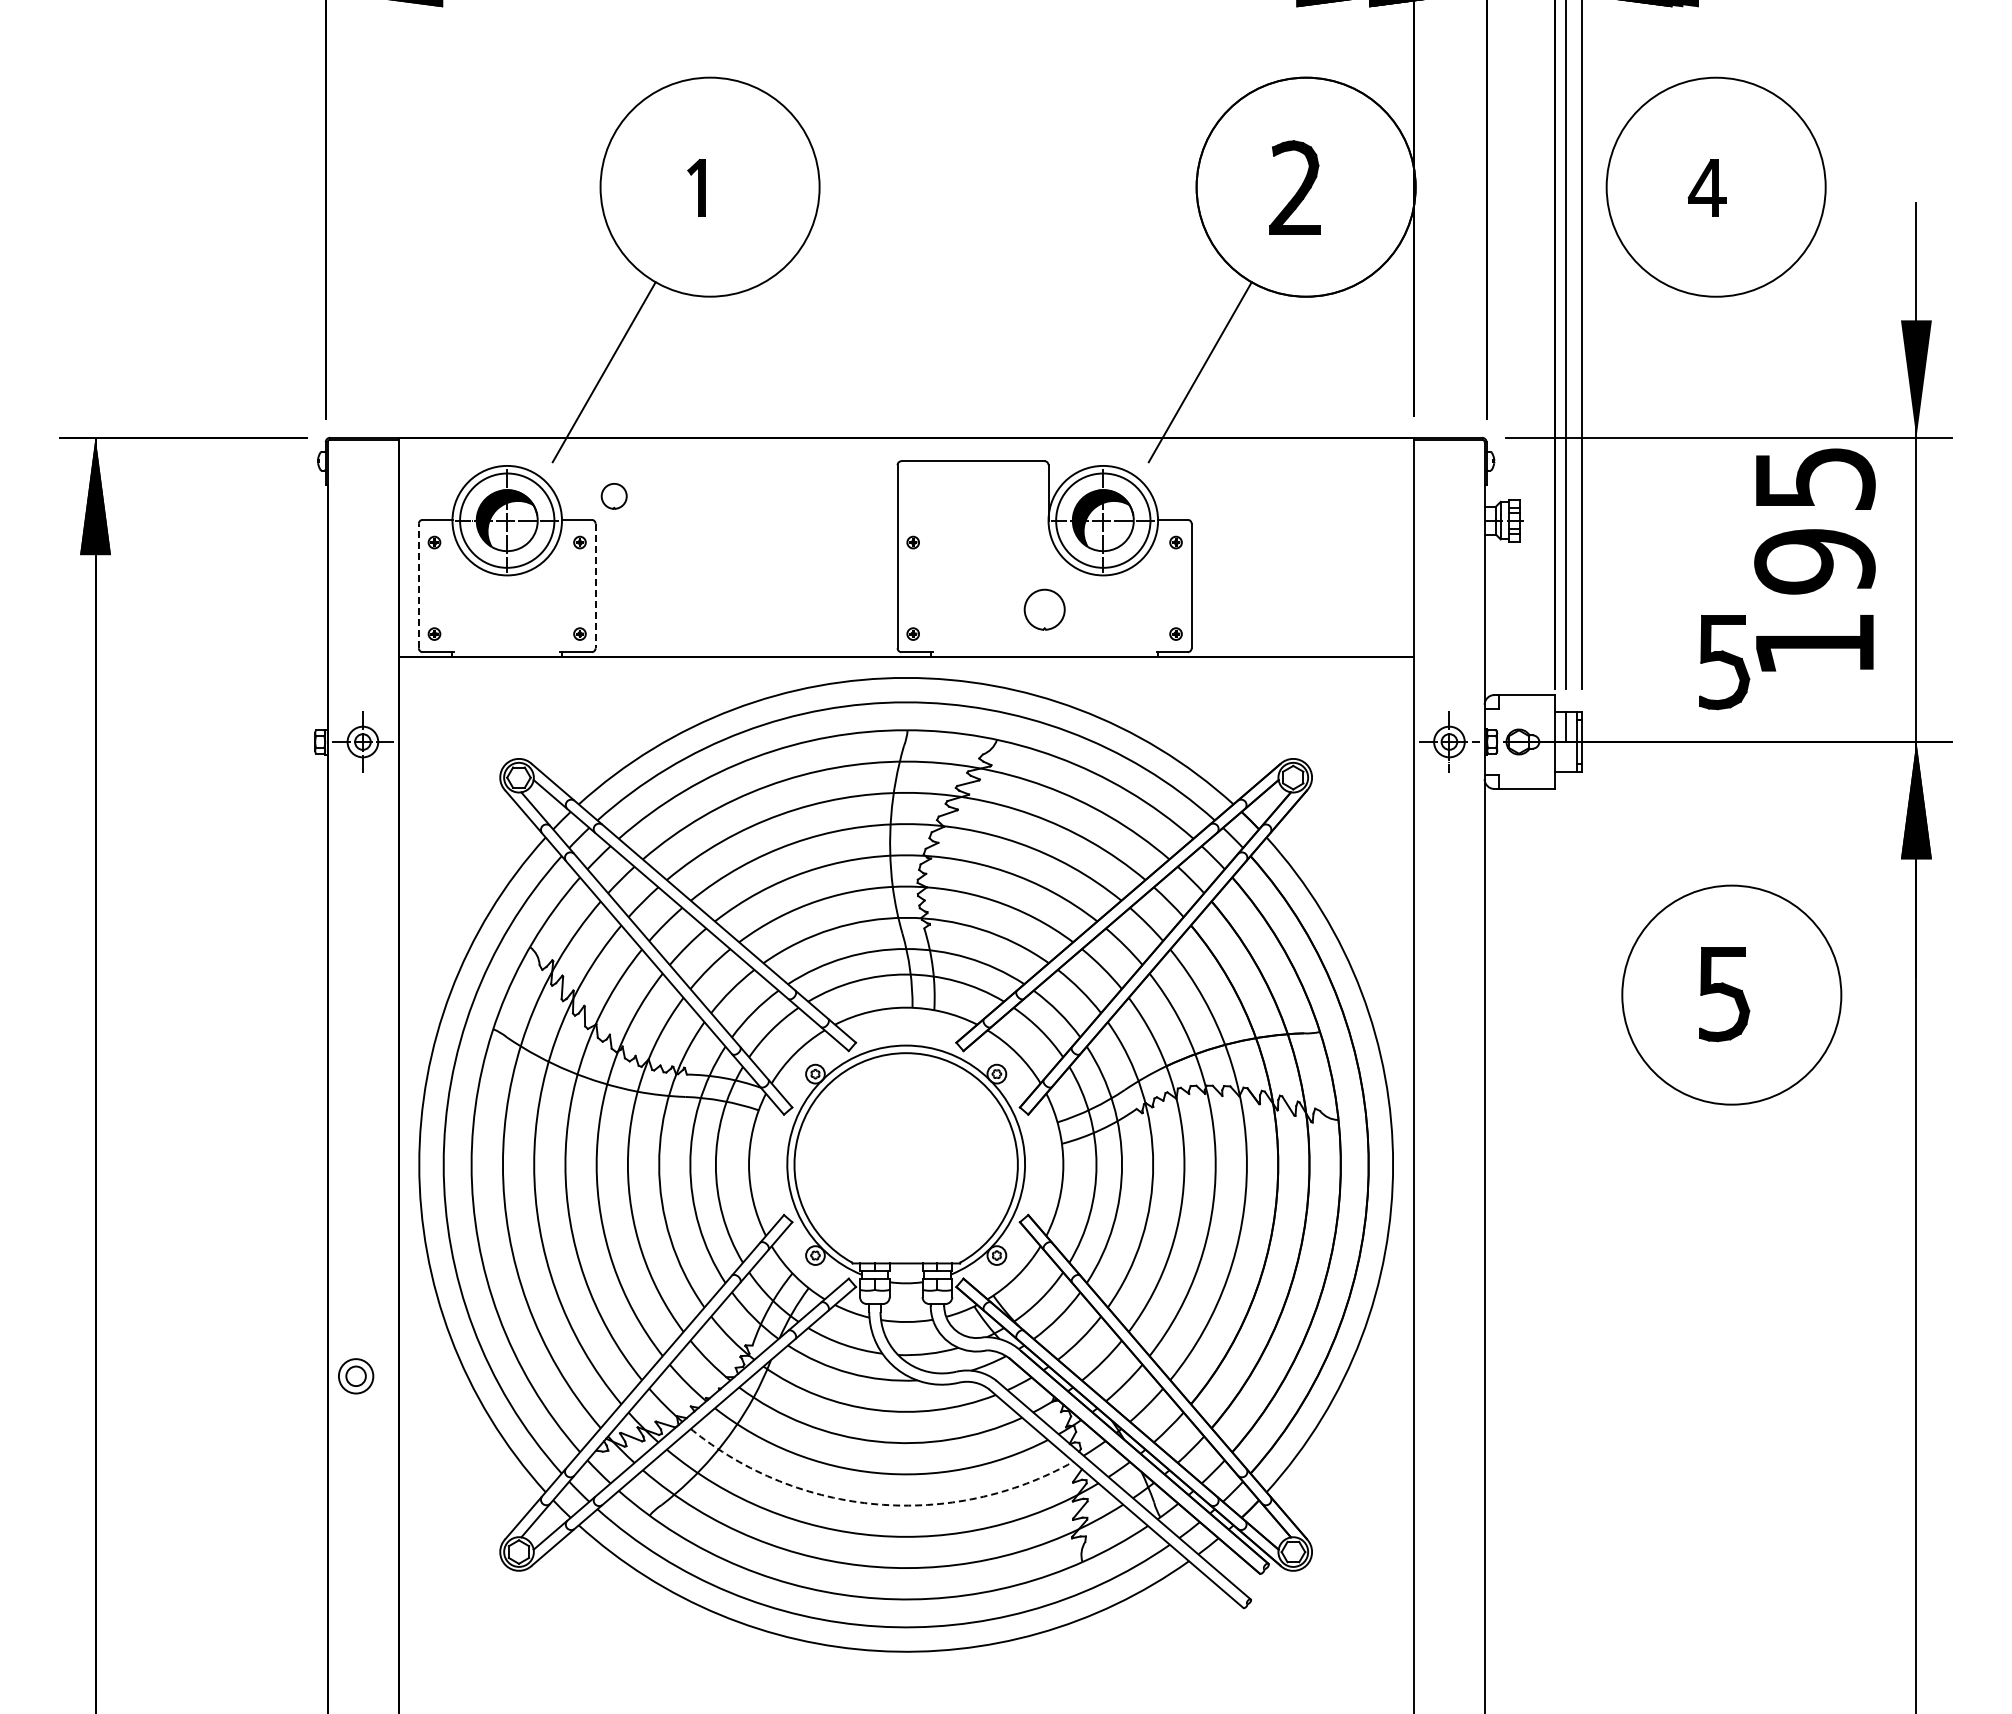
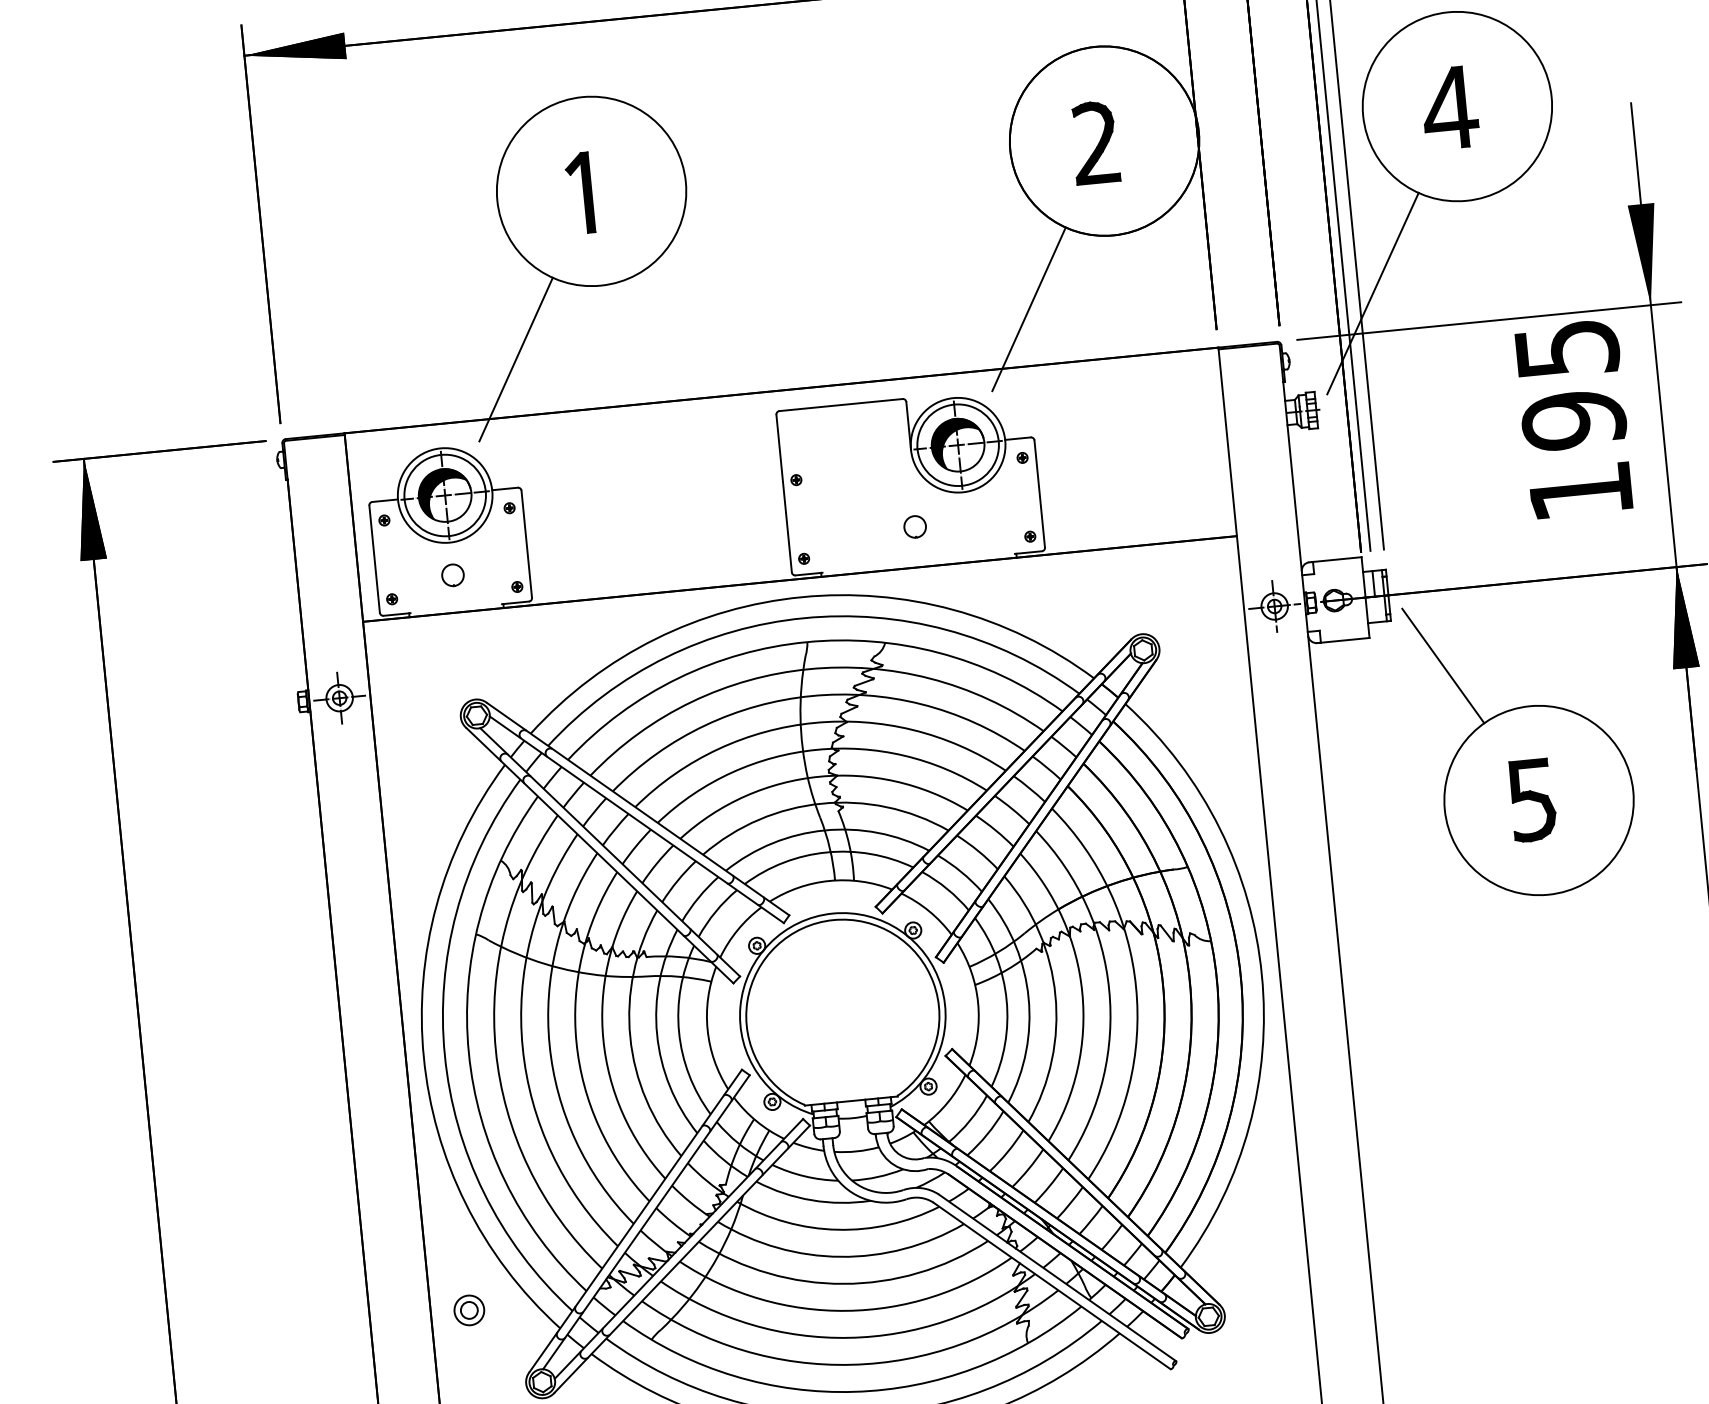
part: (696, 187) -> (579, 192), size x1.67
part: (1706, 187) -> (1449, 107), size x1.67
line: (1597, 392) -> (1372, 293), added
part: (613, 496) -> (452, 575), moved
line: (418, 585) -> (374, 558), dashed -> solid
line: (595, 586) -> (526, 544), dashed -> solid
part: (1044, 609) -> (915, 526), size x0.62
part: (1724, 662) -> (1504, 514), removed
line: (1636, 829) -> (1443, 666), added
part: (356, 1376) -> (469, 1310), moved
arc: (877, 1504) -> (846, 1310), dashed -> solid

